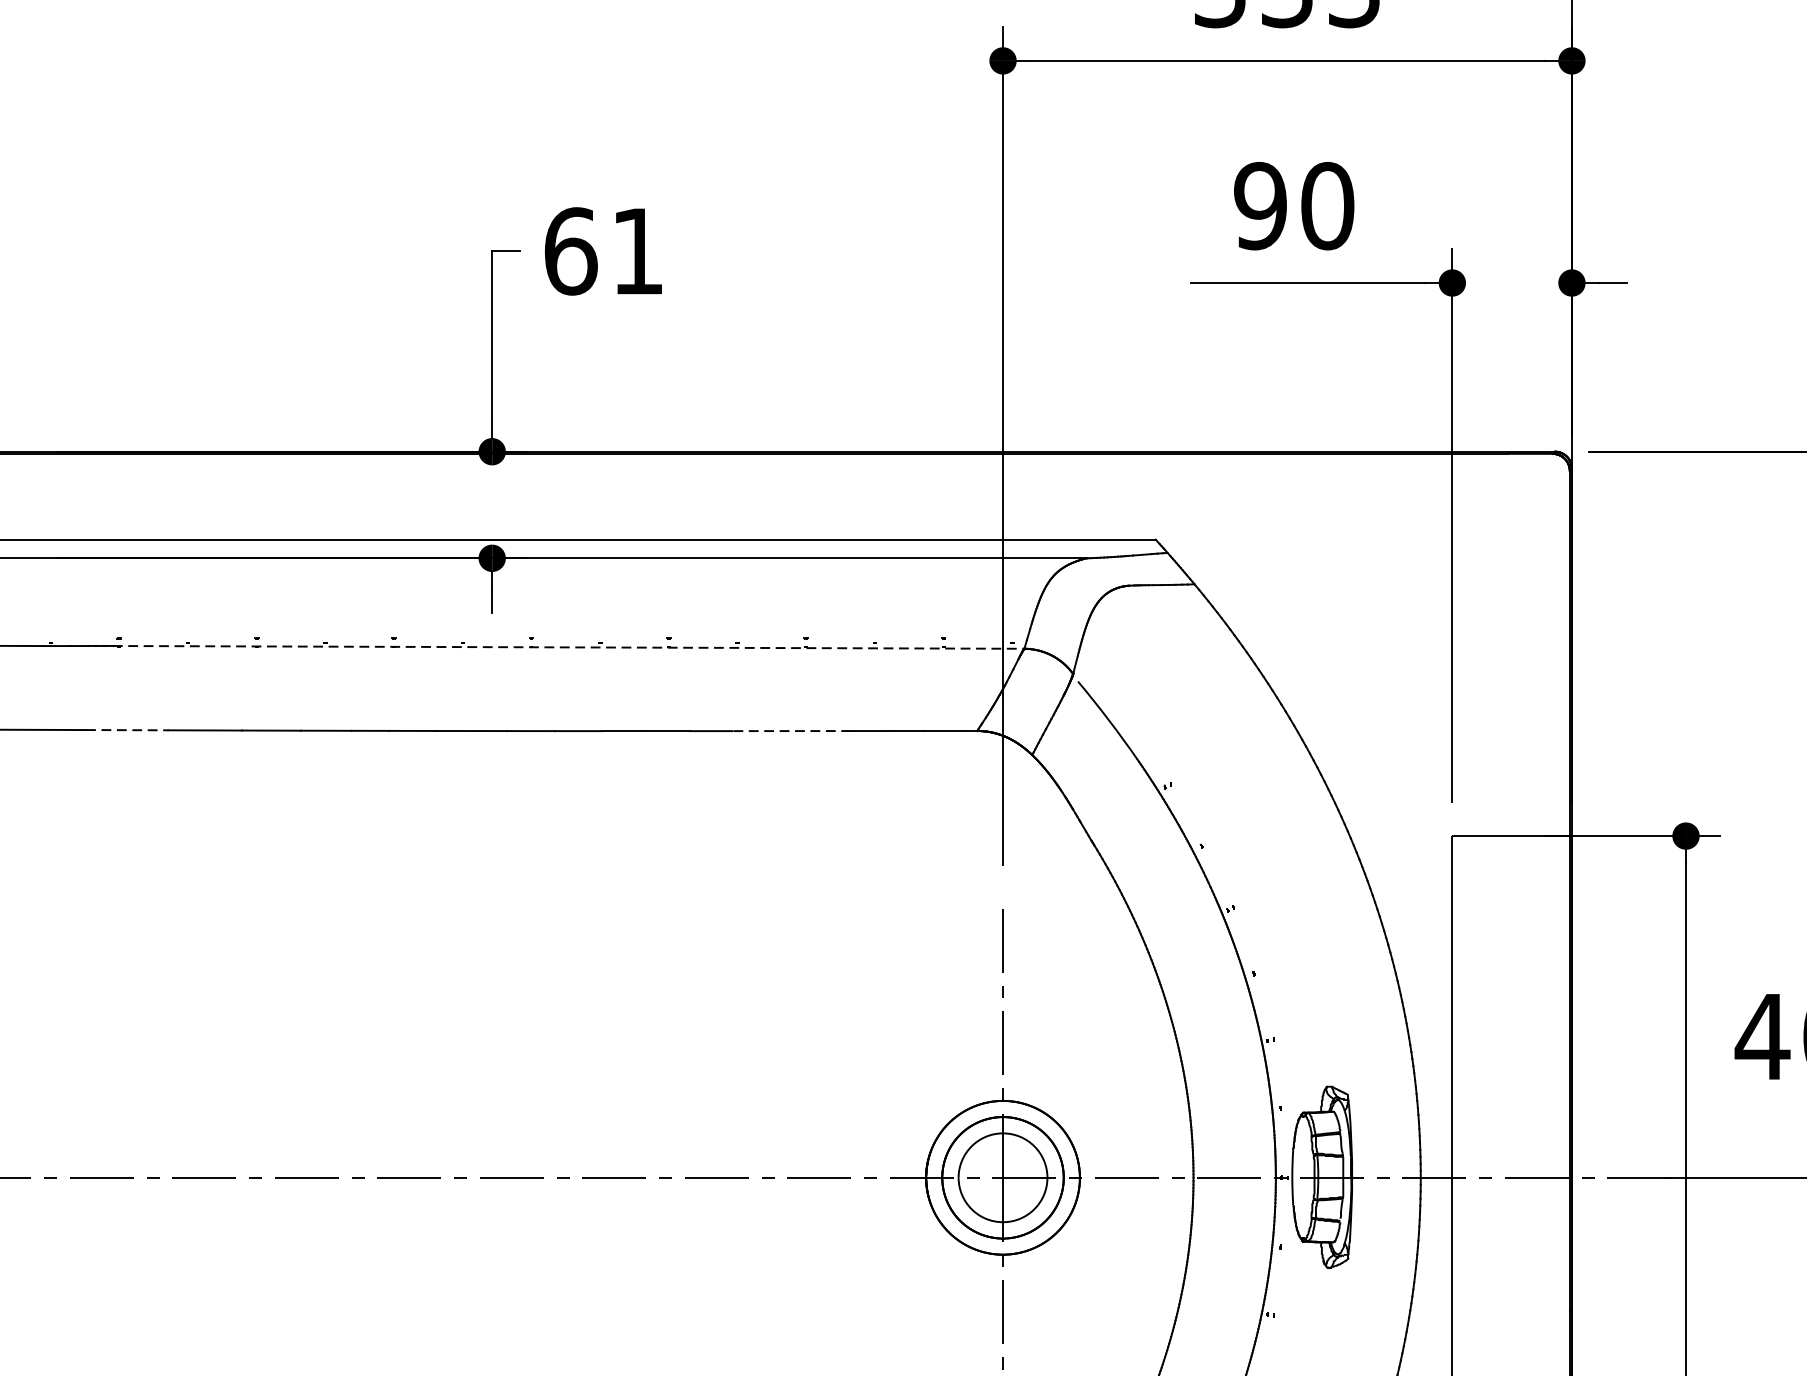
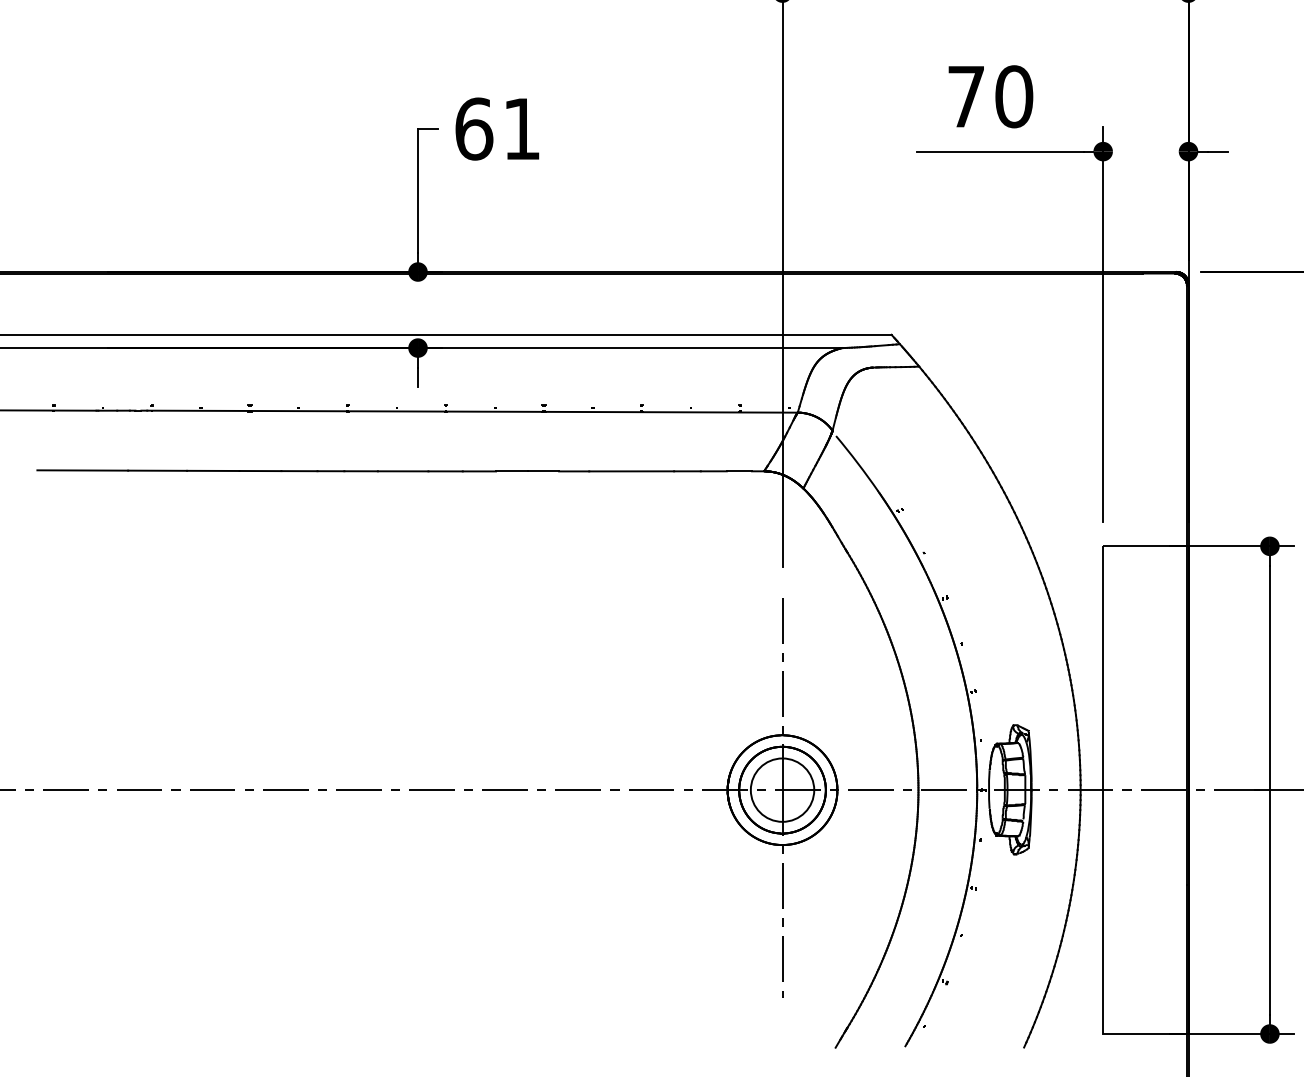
text: (1260, 205) -> (966, 96), 90 -> 70
line: (569, 647) -> (473, 411), dashed -> solid
line: (128, 729) -> (158, 470), dashed -> solid
line: (791, 731) -> (631, 471), dashed -> solid

